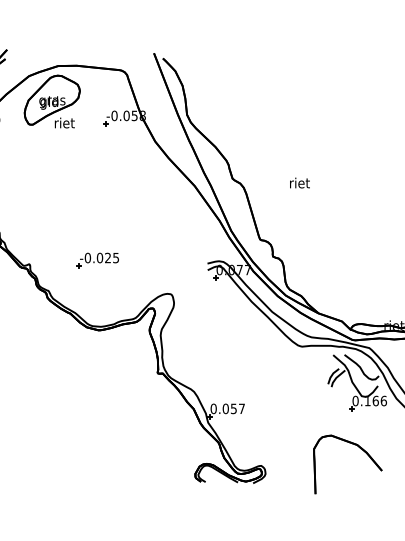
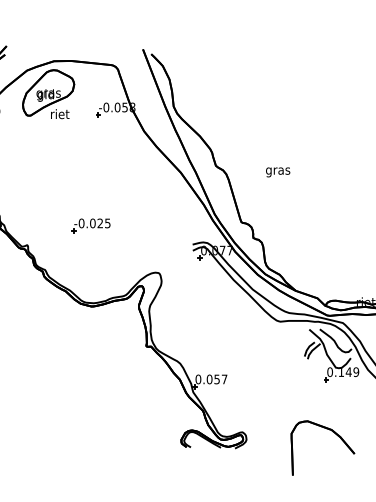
text: (300, 183) -> (278, 170), riet -> gras
part: (97, 260) -> (90, 225), moved
text: (379, 401) -> (352, 372), 0.166 -> 0.149
part: (357, 446) -> (331, 431), moved

